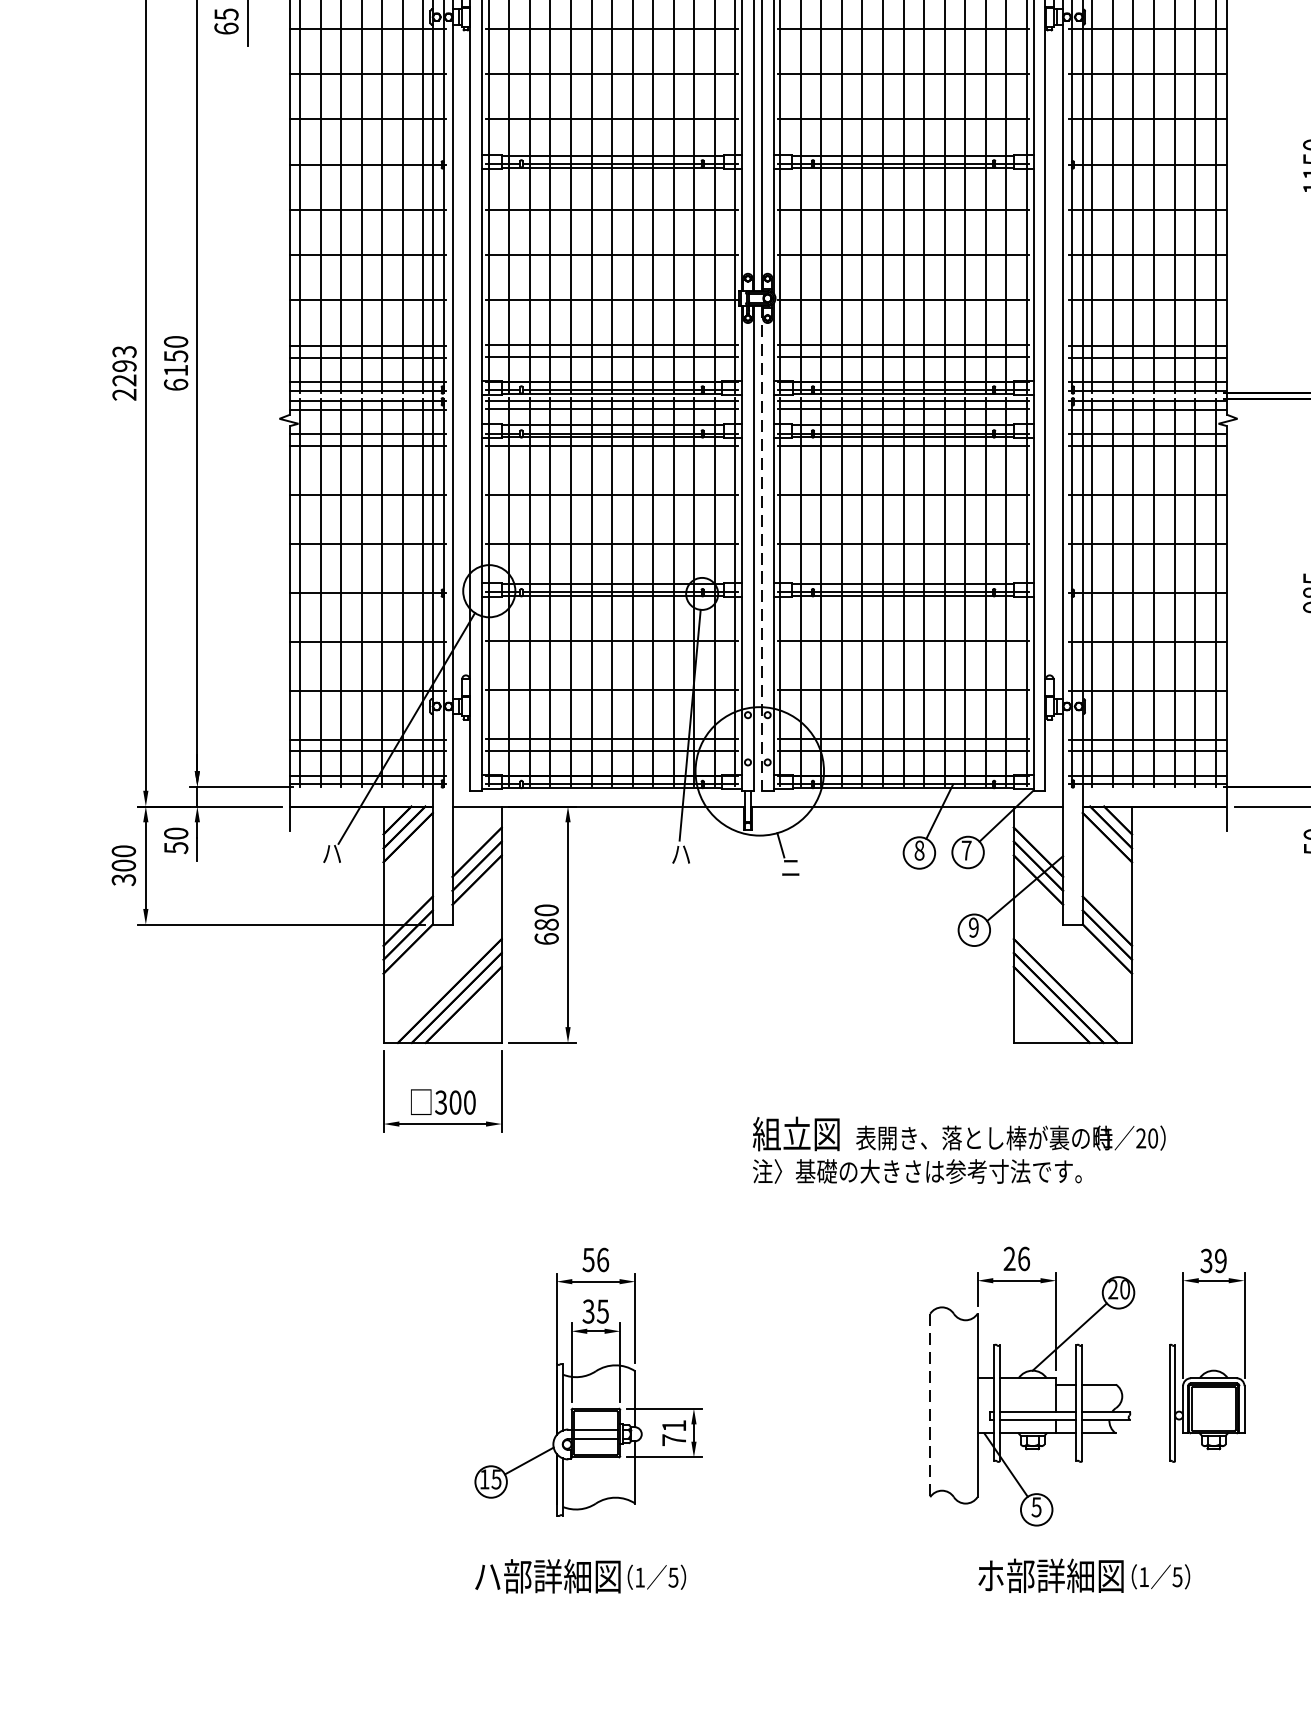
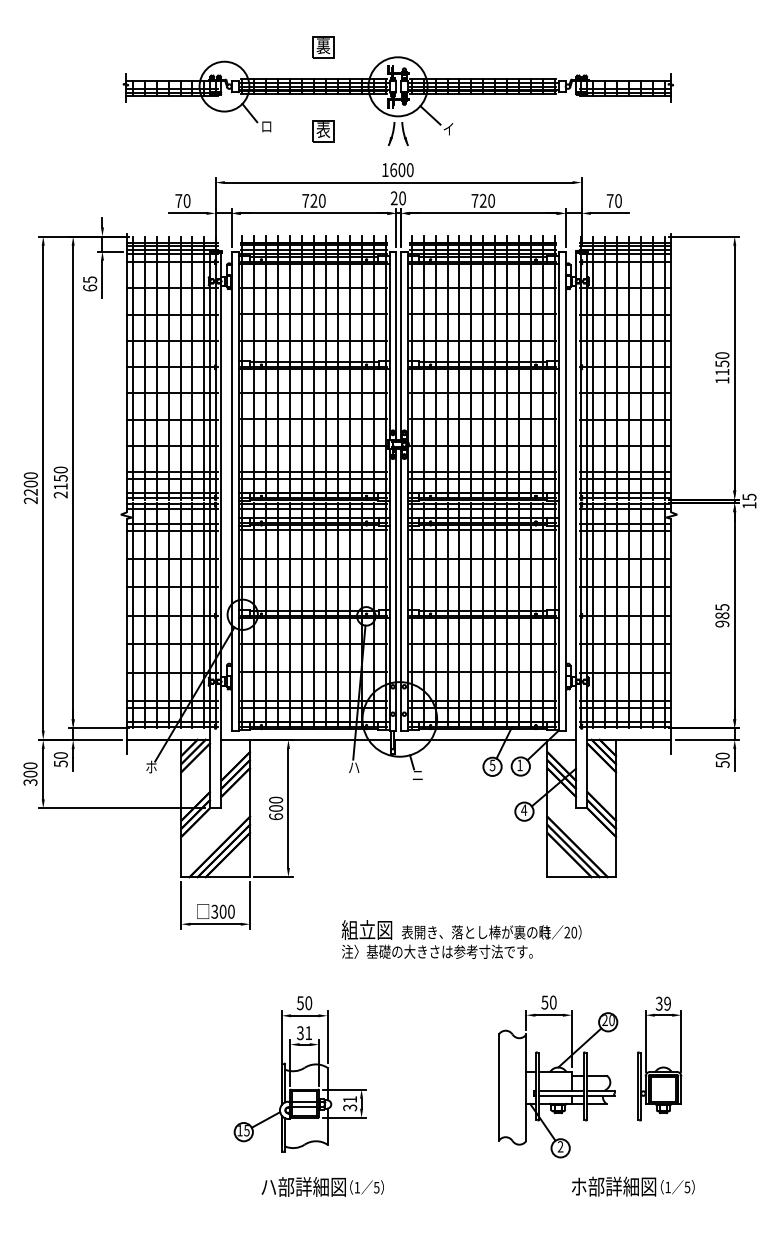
text: (123, 358) -> (30, 479), 2293 -> 2200
text: (175, 384) -> (60, 494), 6150 -> 2150
line: (760, 549) -> (400, 590), dashed -> solid
text: (919, 850) -> (492, 765), 8 -> 5
text: (965, 850) -> (519, 765), 7 -> 1
text: (332, 852) -> (151, 766), ハ -> ホ
text: (545, 924) -> (275, 808), 680 -> 600
text: (974, 928) -> (524, 810), 9 -> 4
text: (958, 1150) -> (461, 939), moved
text: (602, 1258) -> (308, 1002), 56 -> 50
text: (1015, 1258) -> (548, 1002), 26 -> 50
text: (602, 1312) -> (308, 1033), 35 -> 31
line: (929, 1406) -> (498, 1088), dashed -> solid
text: (674, 1439) -> (350, 1107), 71 -> 31
text: (1036, 1506) -> (560, 1146), 5 -> 2
text: (580, 1575) -> (322, 1186), moved
text: (1084, 1575) -> (633, 1186), moved

